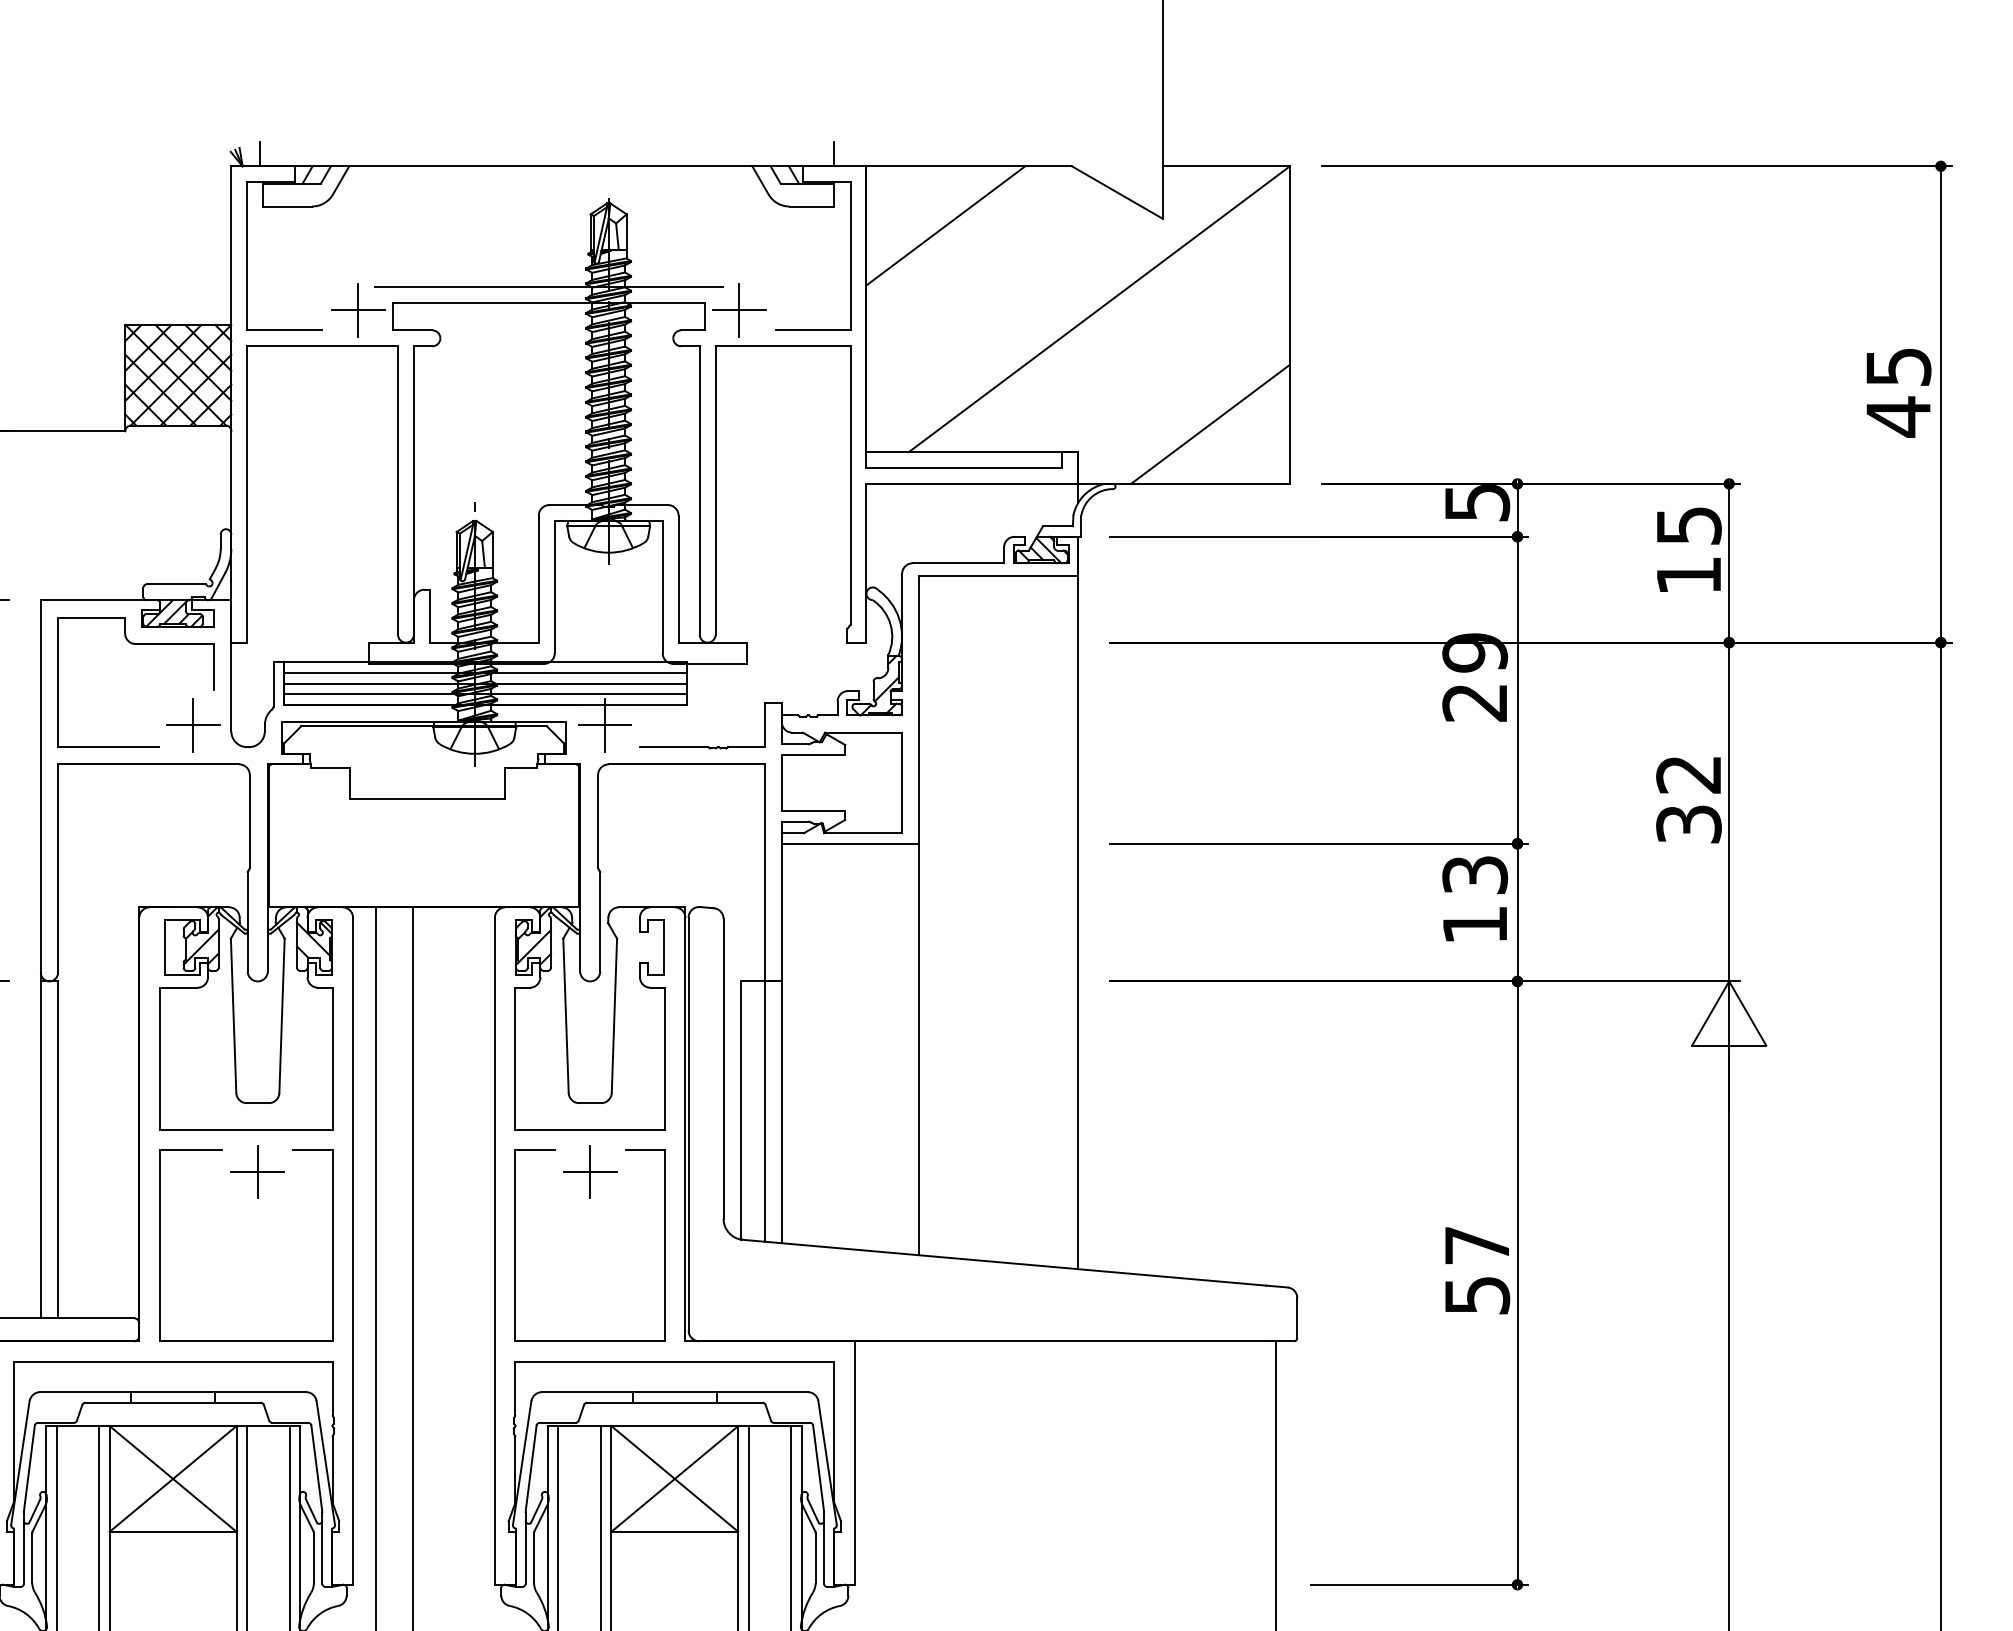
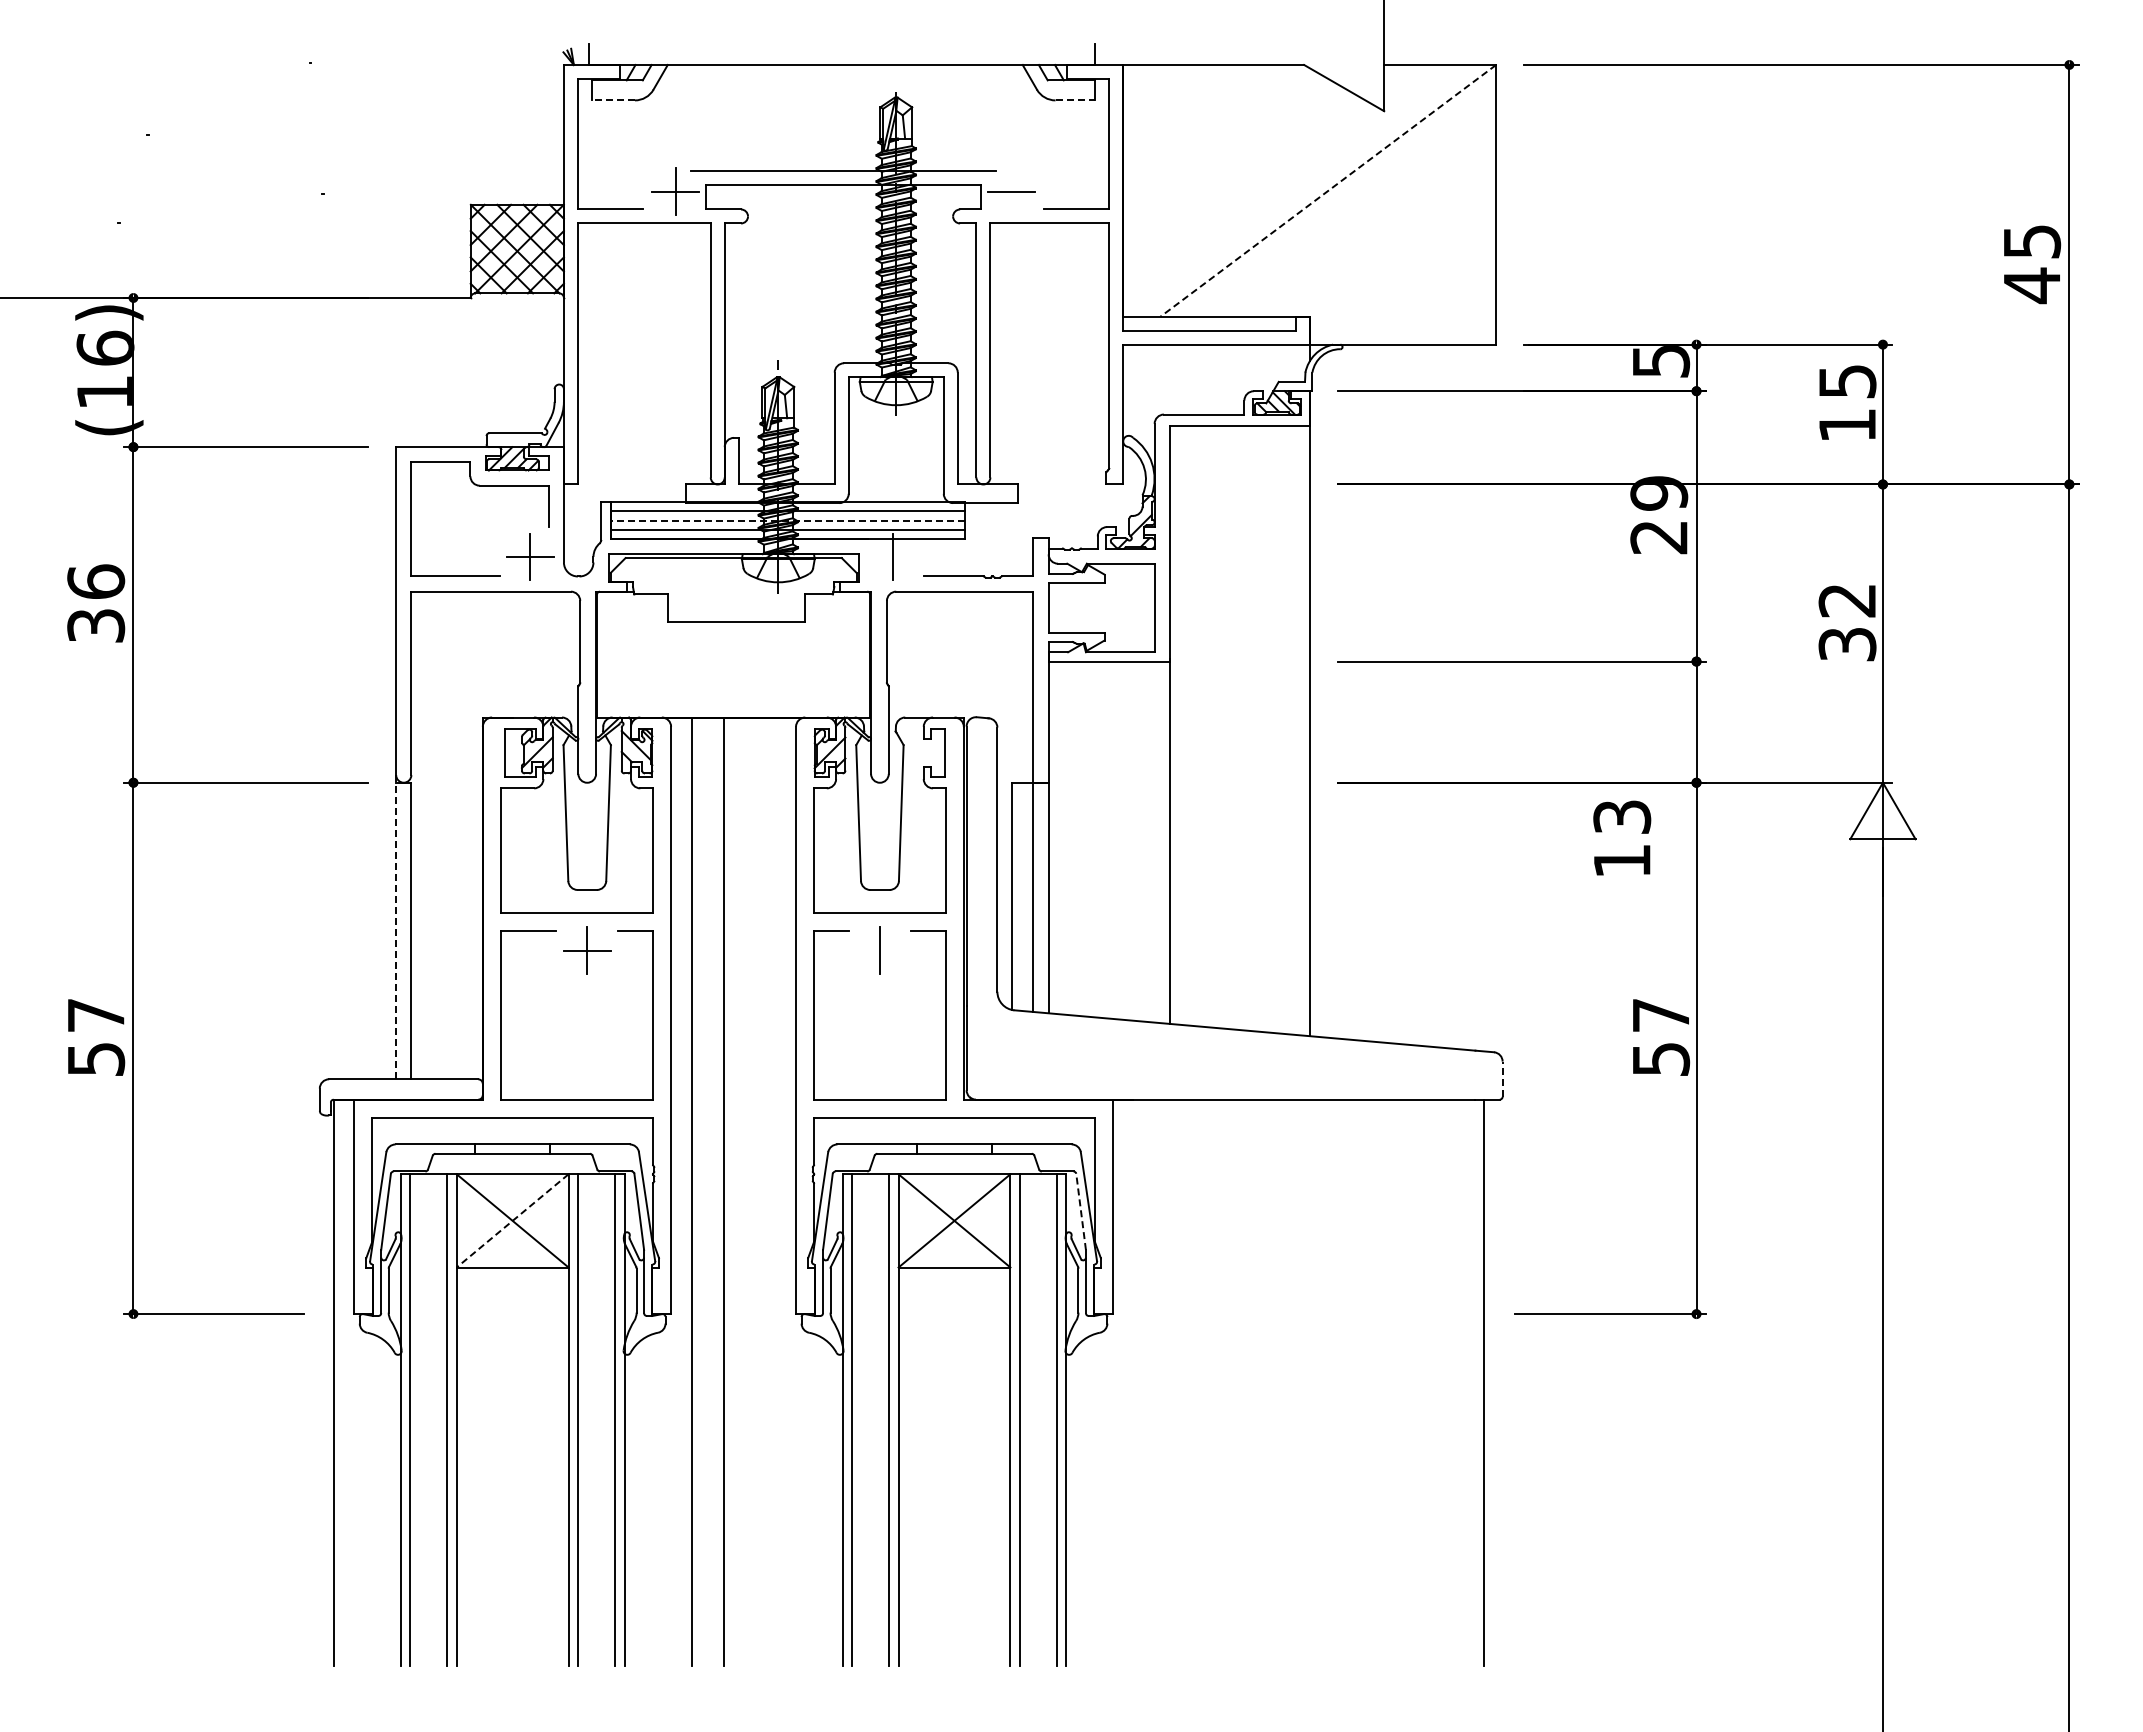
line: (287, 206) -> (613, 100), solid -> dashed
line: (812, 206) -> (1075, 100), solid -> dashed
line: (946, 225) -> (1193, 117), removed
line: (1099, 308) -> (1328, 190), solid -> dashed
line: (739, 309) -> (1011, 191), removed
line: (1210, 423) -> (1426, 291), removed
line: (485, 683) -> (787, 520), solid -> dashed
line: (604, 725) -> (892, 557), removed
text: (1475, 898) -> (1622, 837), moved
line: (41, 1145) -> (396, 927), solid -> dashed
line: (589, 1171) -> (879, 950), removed
line: (1297, 1318) -> (1502, 1079), solid -> dashed
line: (819, 1468) -> (1081, 1211), solid -> dashed
line: (172, 1478) -> (512, 1220), solid -> dashed

